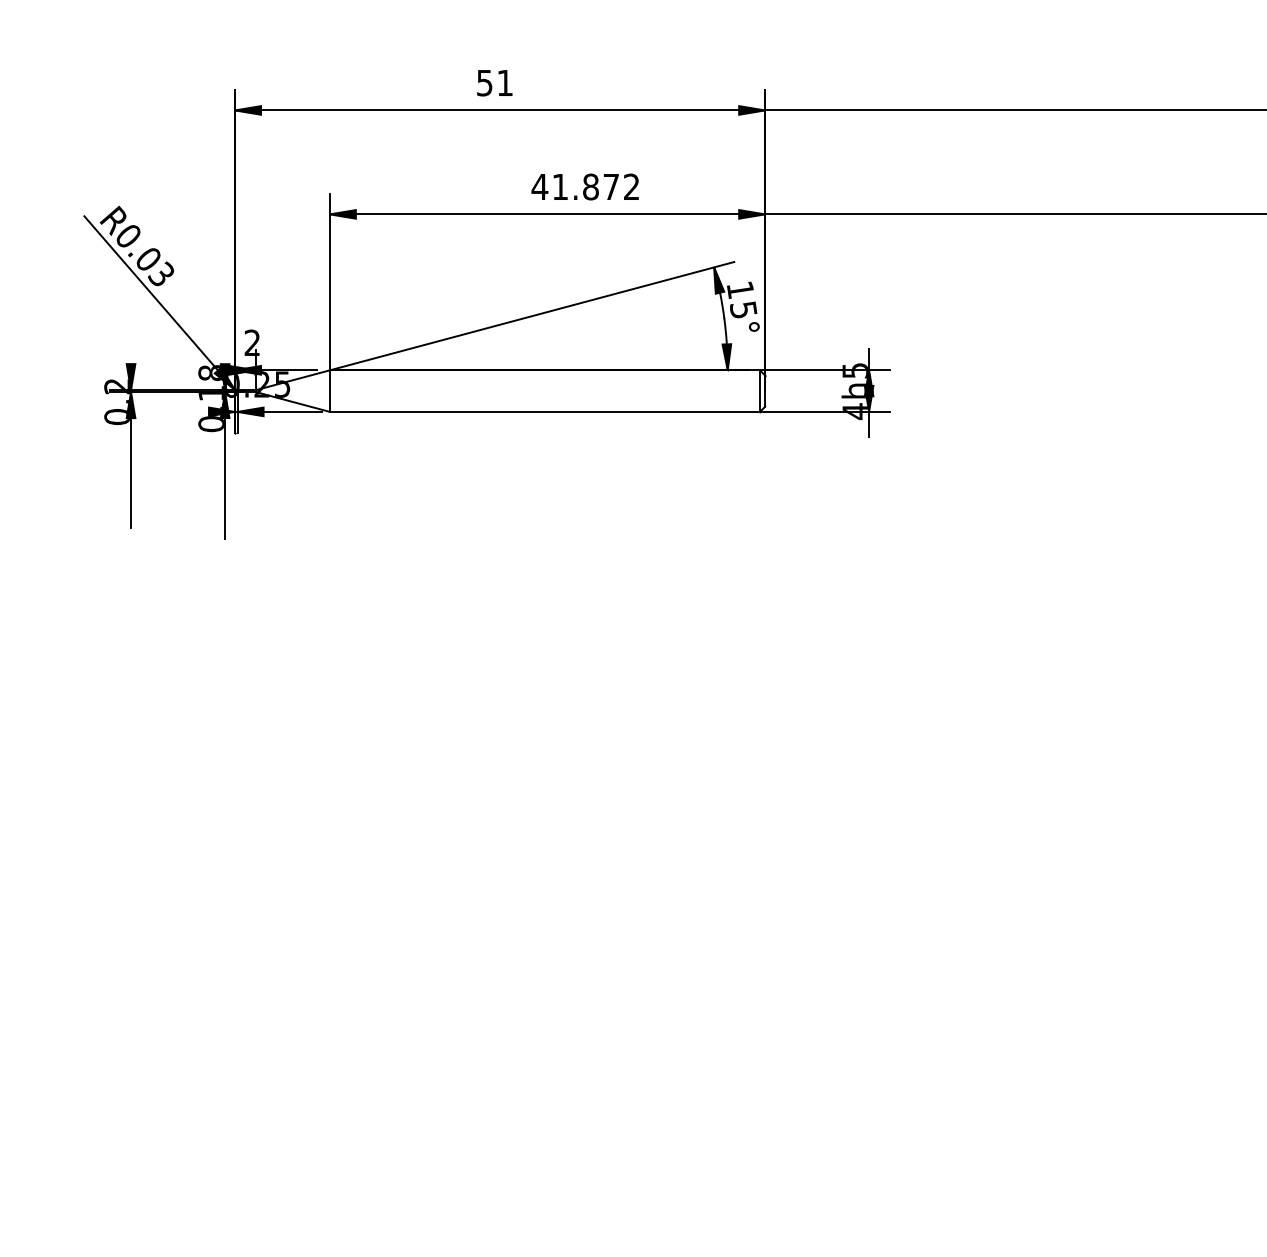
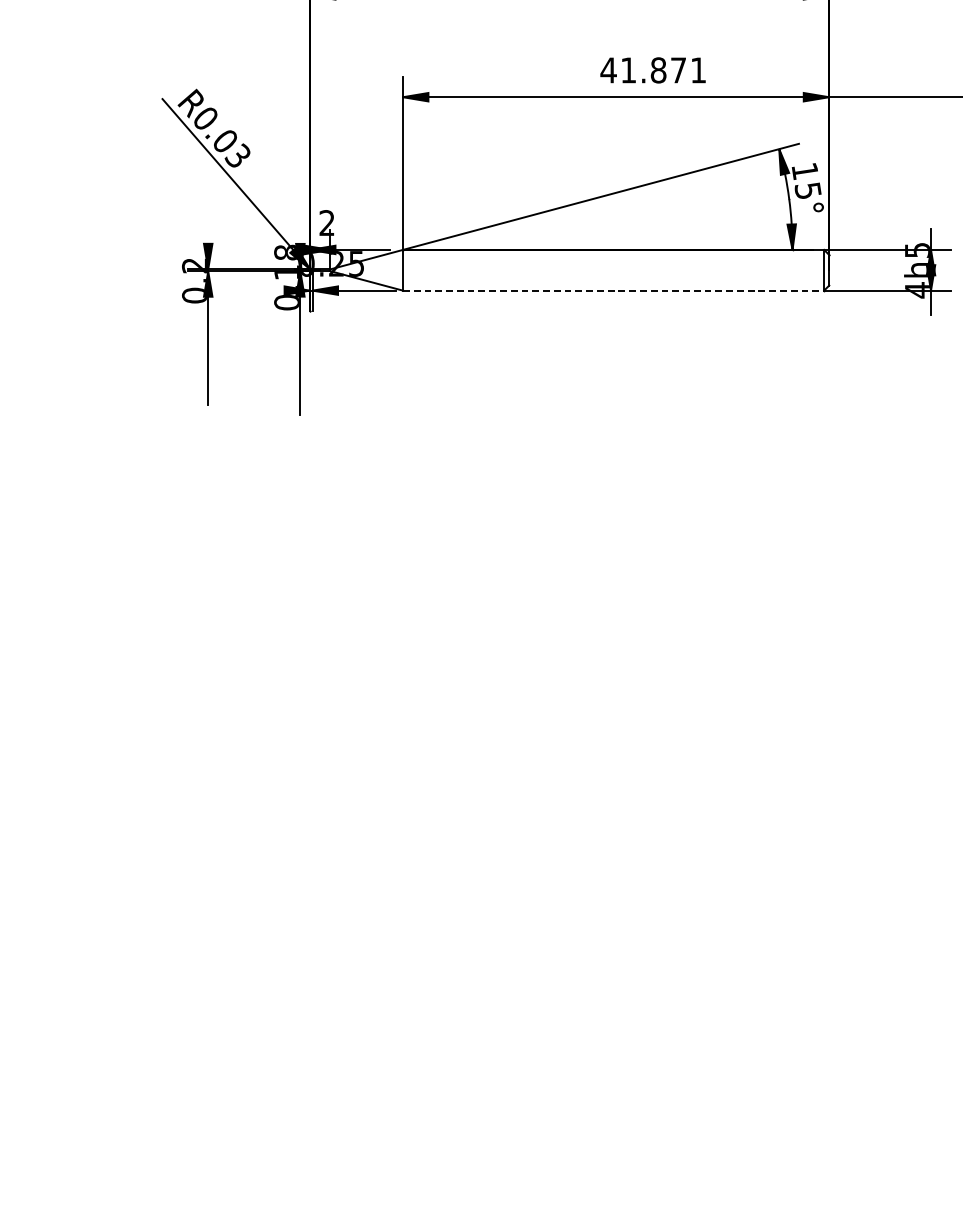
text: (631, 186) -> (698, 69), 41.872 -> 41.871
line: (545, 411) -> (614, 290), solid -> dashed

